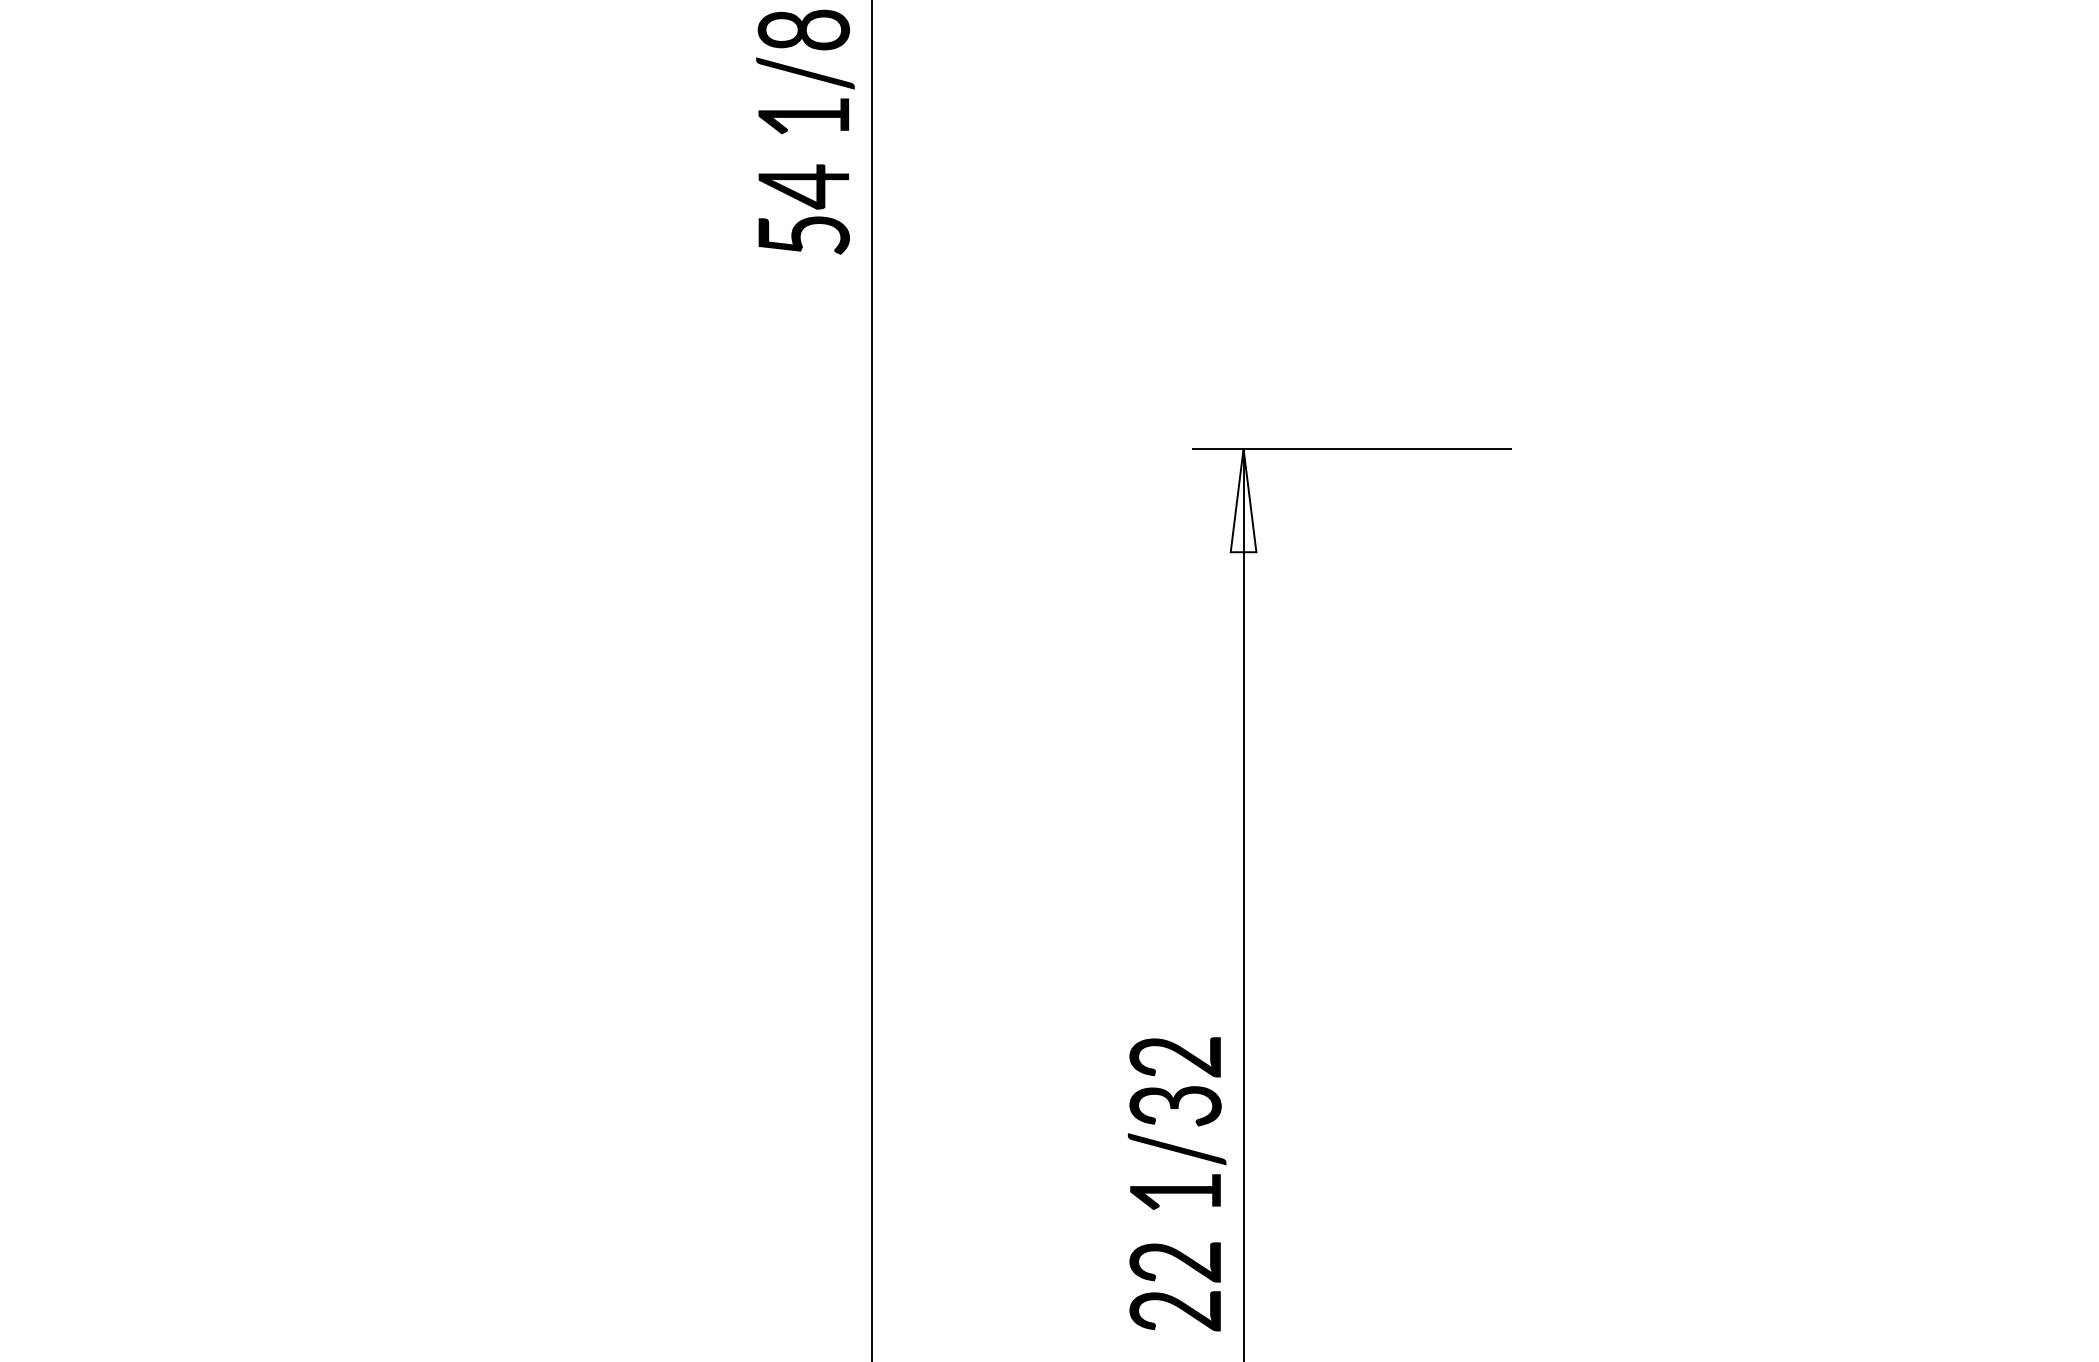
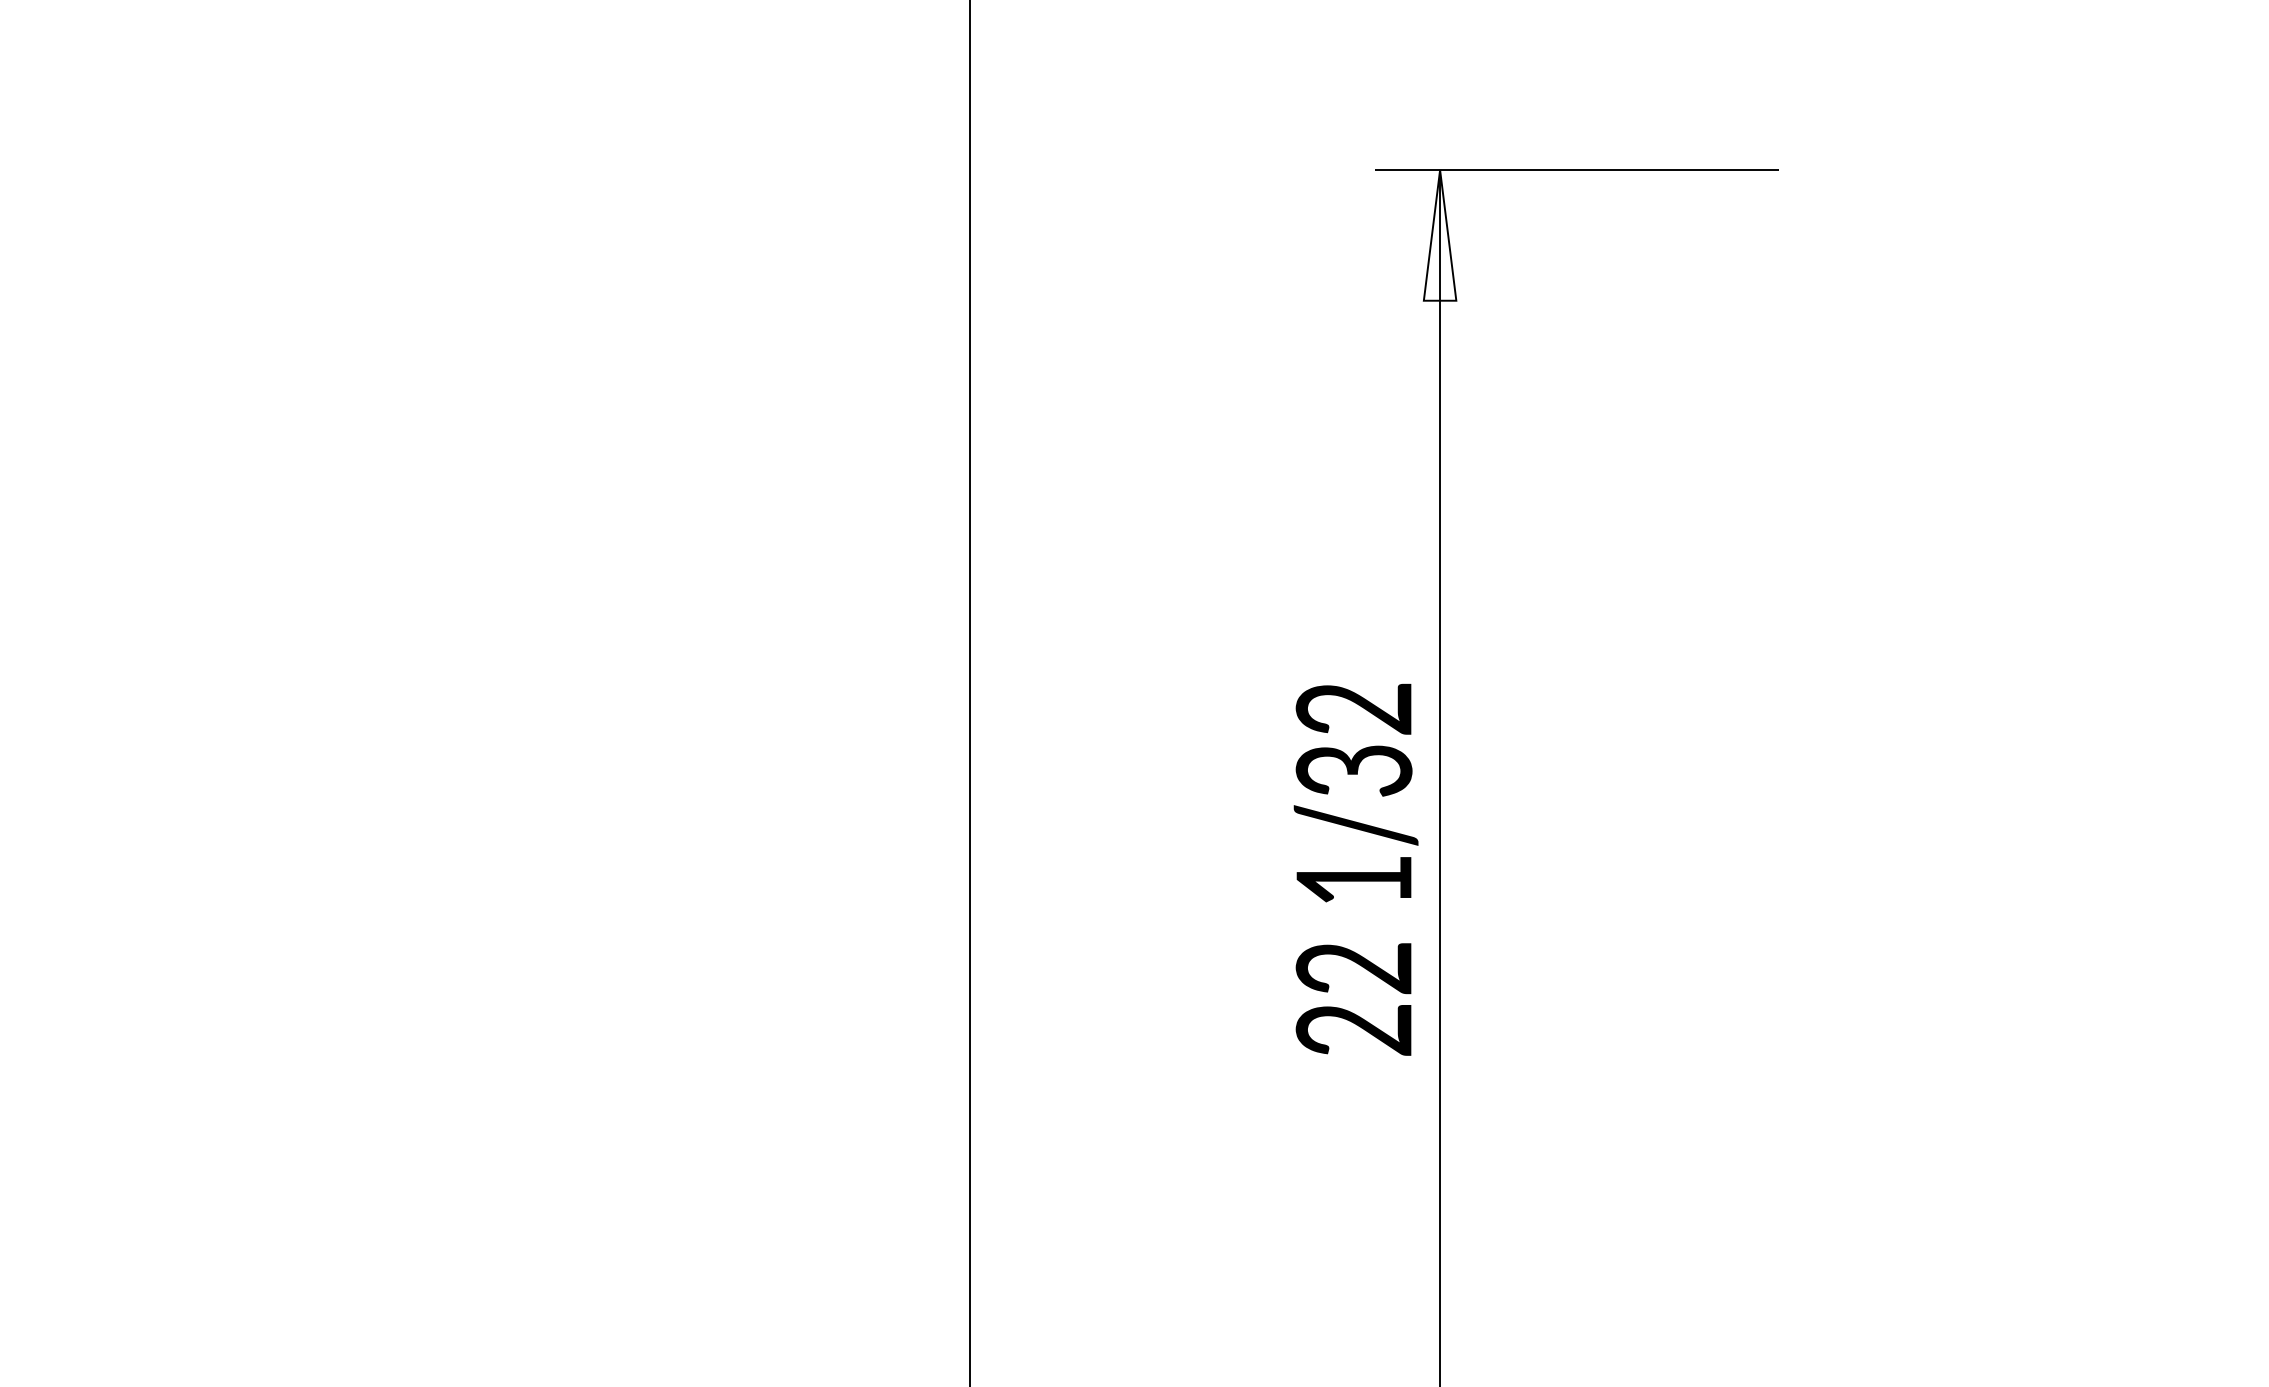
text: (1177, 1184) -> (1356, 870), moved

